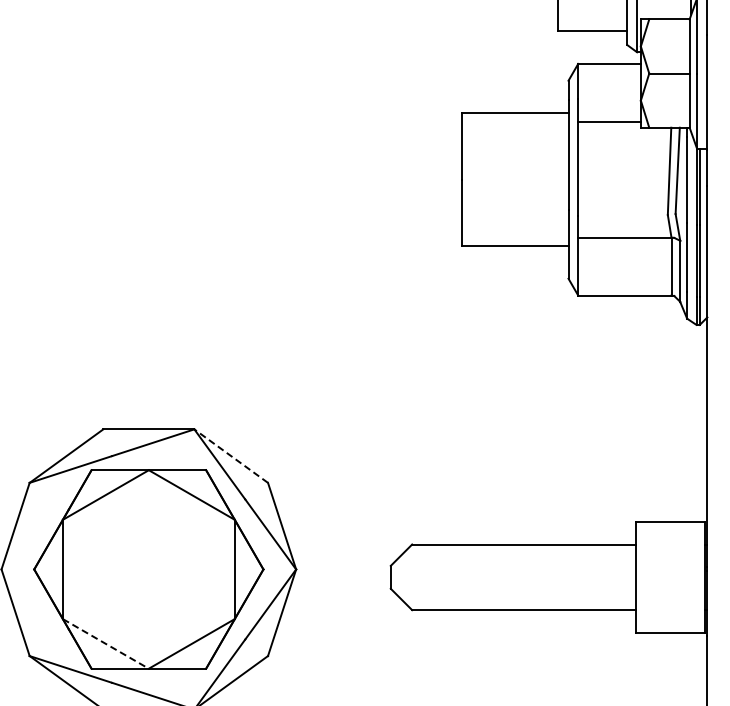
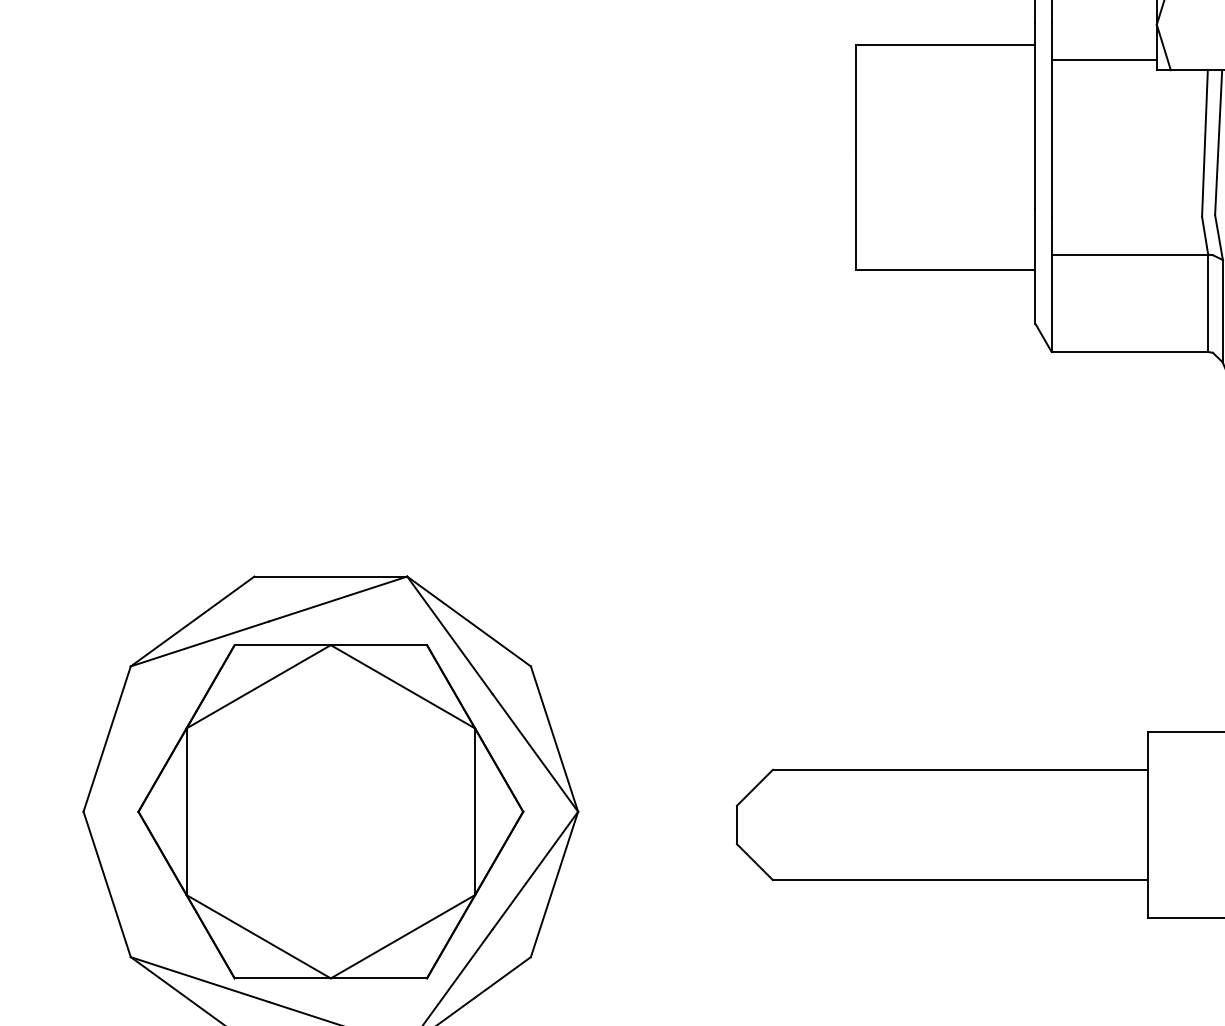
line: (231, 456) -> (469, 622), dashed -> solid
line: (105, 643) -> (258, 936), dashed -> solid

